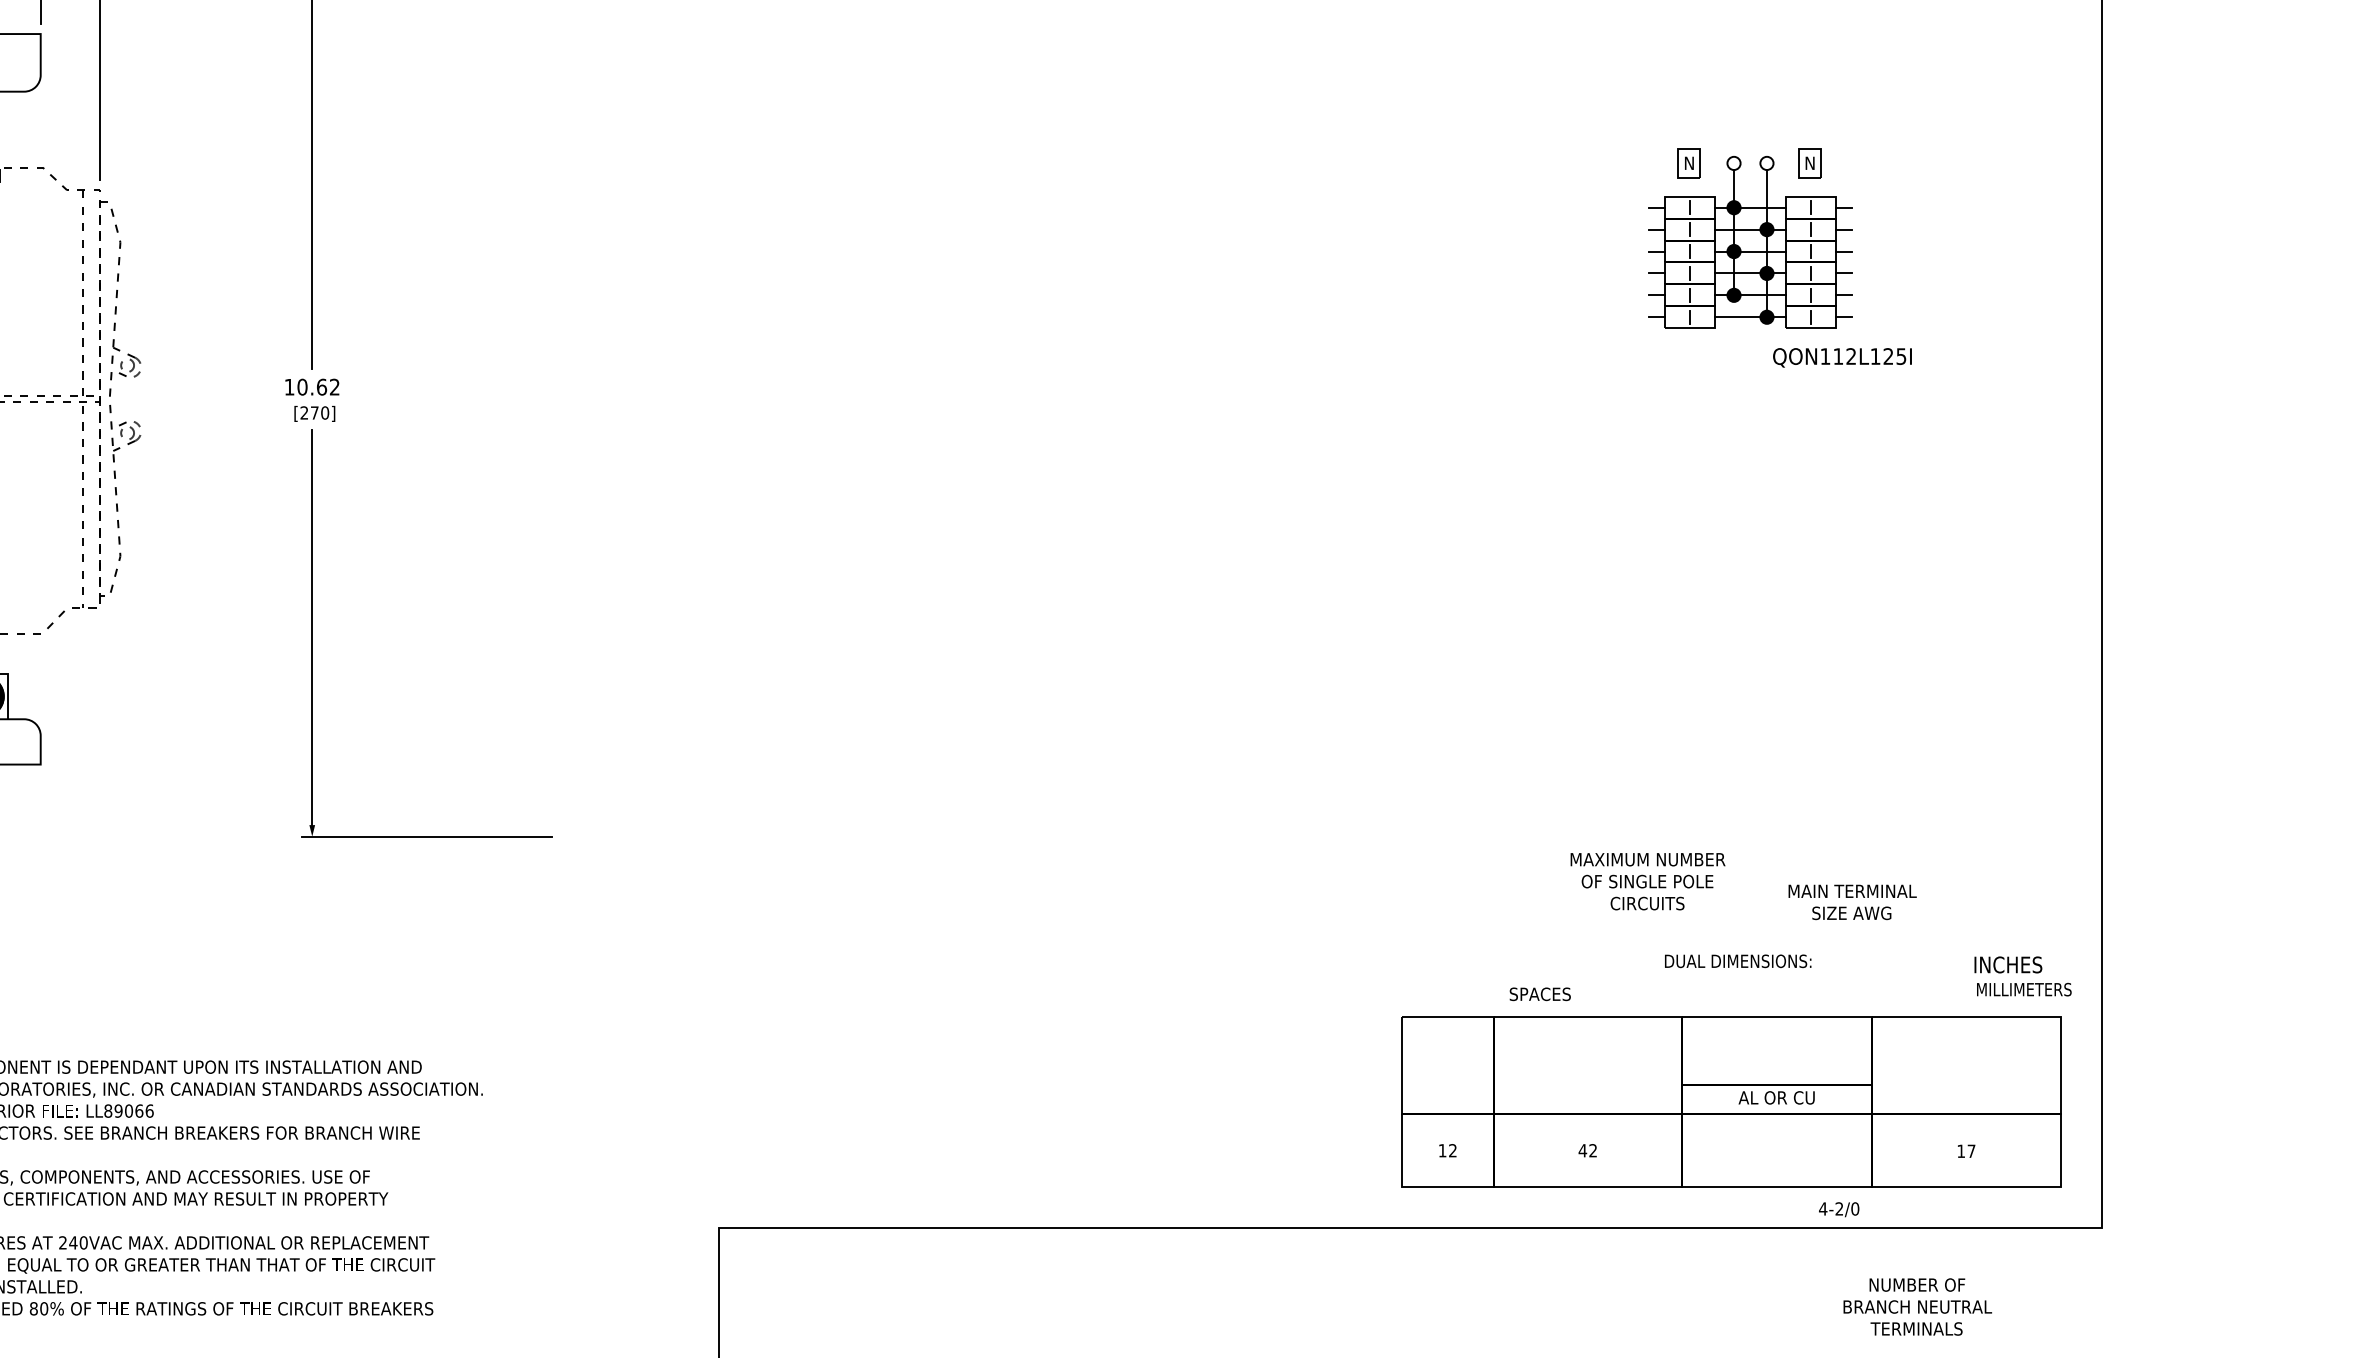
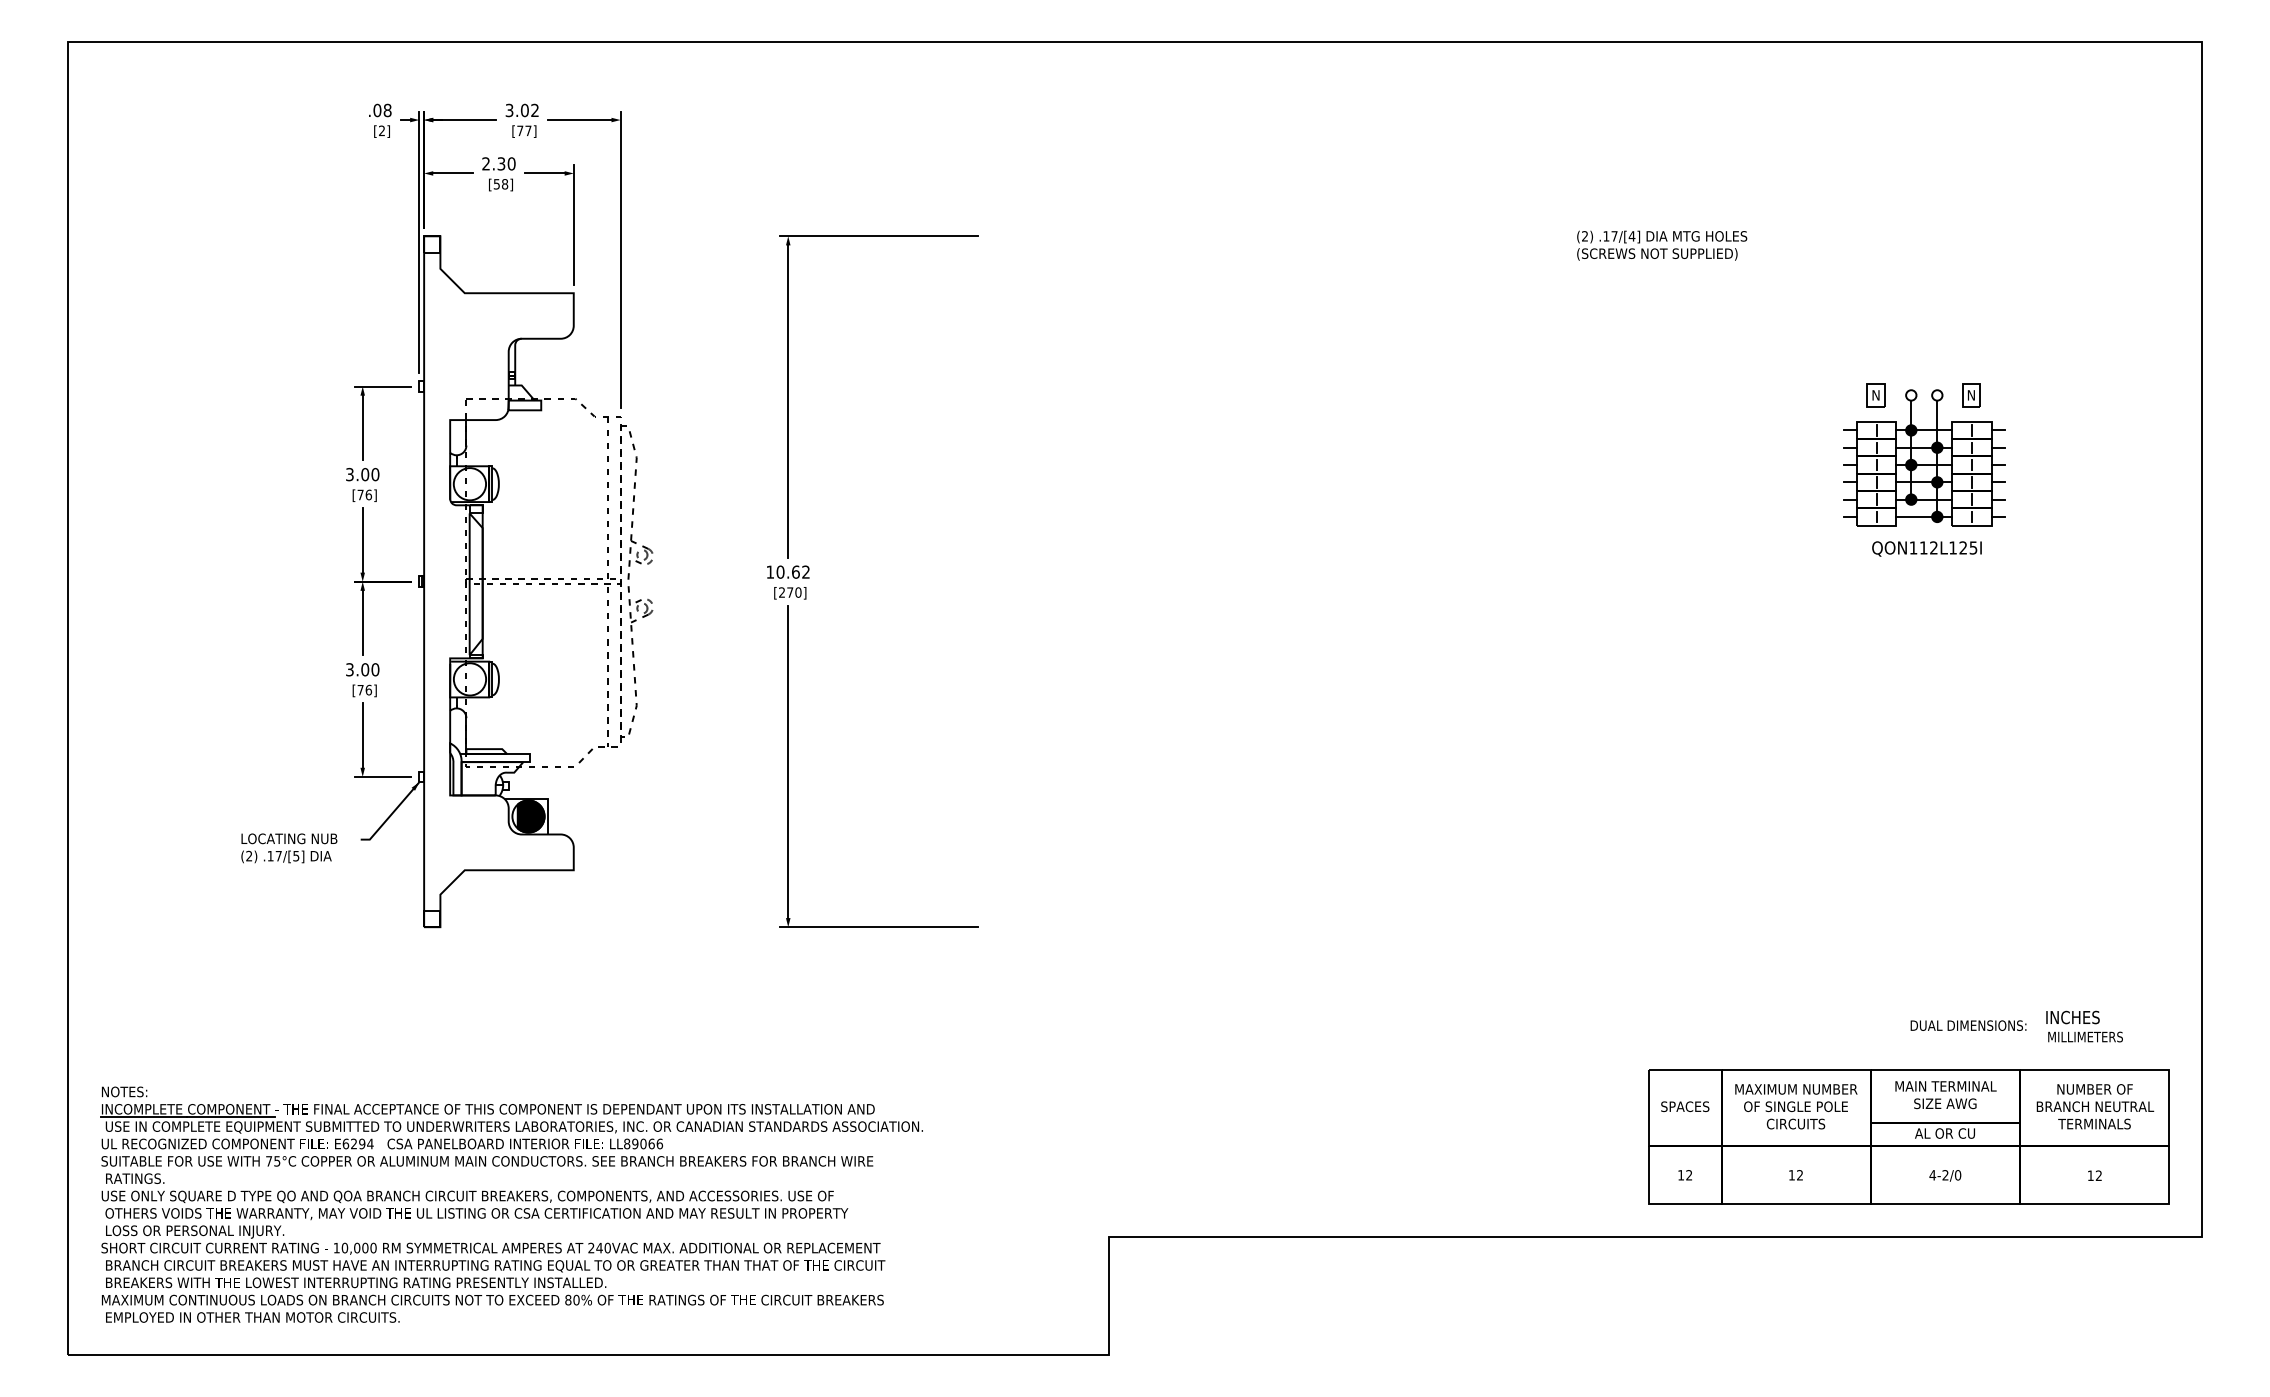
text: (1841, 357) -> (1926, 548), moved
text: (1648, 881) -> (1796, 1106), moved
text: (1852, 902) -> (1945, 1095), moved
text: (1738, 961) -> (1968, 1025), moved
text: (2022, 976) -> (2084, 1026), moved
text: (1540, 994) -> (1685, 1106), moved
text: (1582, 1150) -> (1791, 1175), 42 -> 12
text: (1971, 1150) -> (2098, 1175), 17 -> 12
text: (1839, 1209) -> (1945, 1175), moved
text: (1917, 1306) -> (2095, 1106), moved

